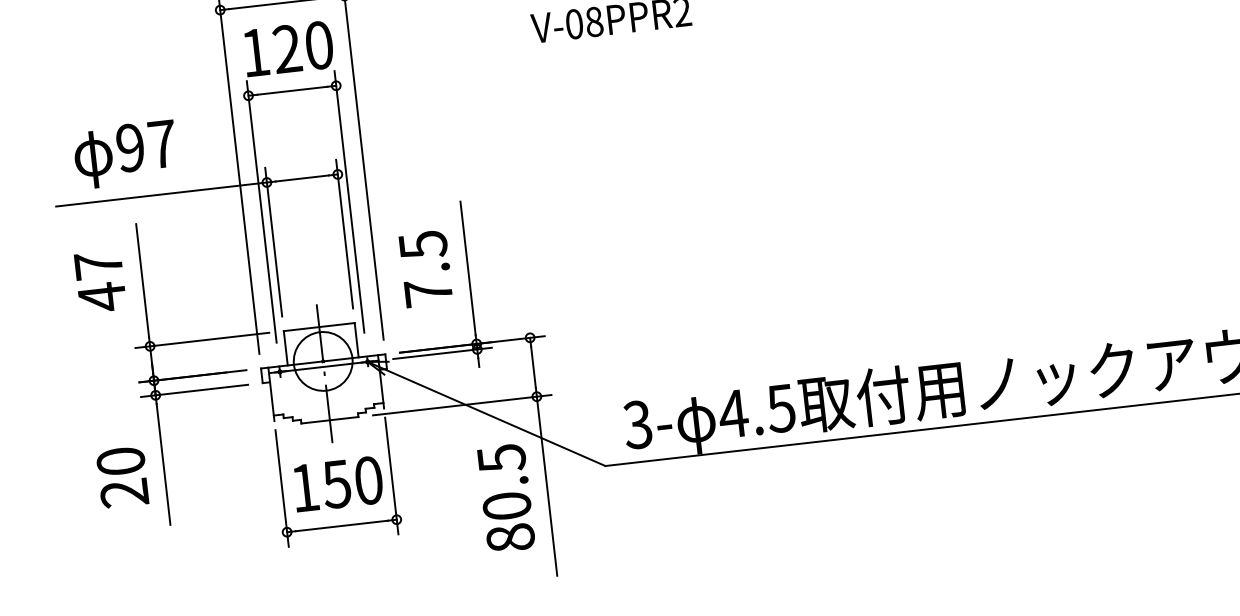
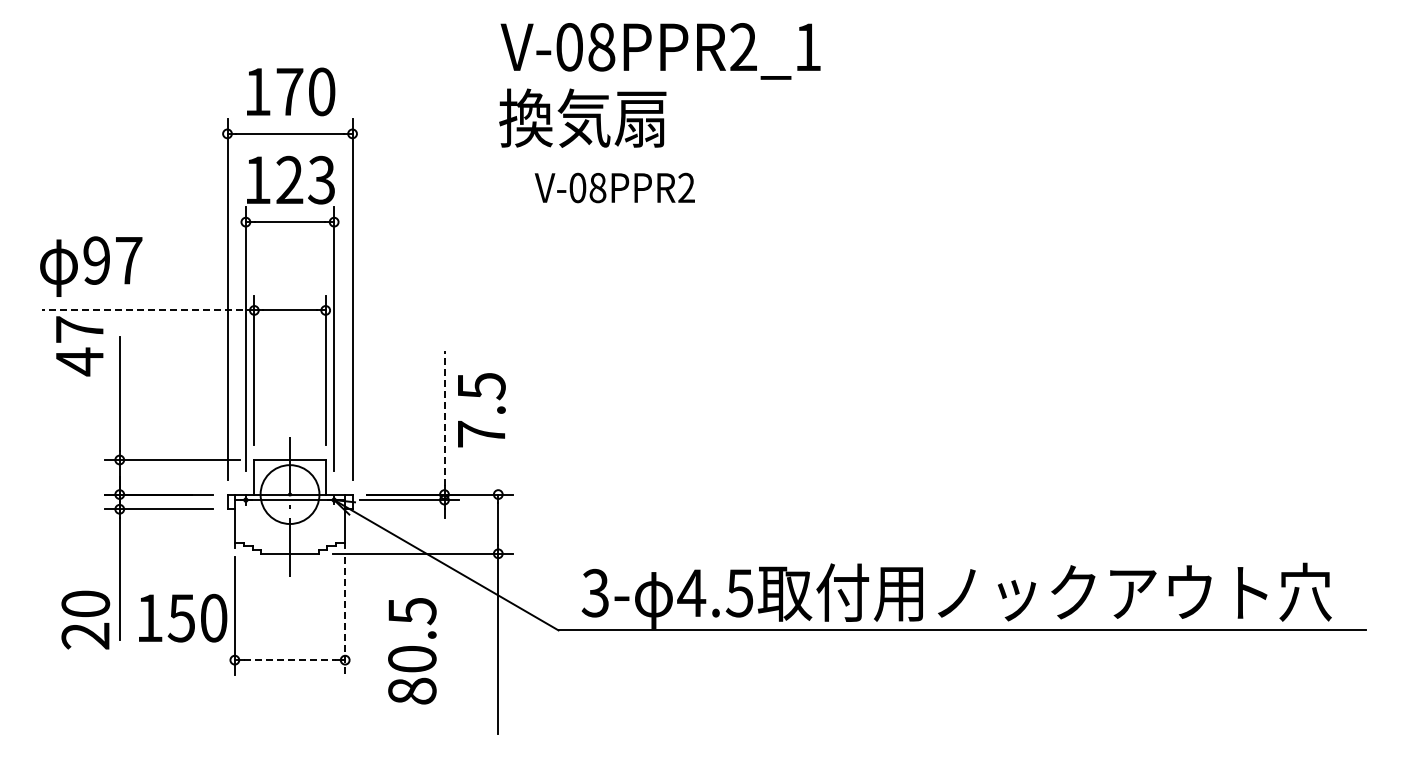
text: (318, 45) -> (321, 180), 120 -> 123
text: (125, 154) -> (91, 266), moved
line: (160, 194) -> (147, 310), solid -> dashed
line: (468, 268) -> (444, 418), solid -> dashed
text: (425, 269) -> (481, 410), moved
text: (100, 282) -> (79, 346), moved
text: (122, 476) -> (85, 619), moved
line: (392, 476) -> (345, 616), solid -> dashed
text: (338, 483) -> (183, 617), moved
text: (506, 498) -> (412, 651), moved
line: (342, 526) -> (290, 660), solid -> dashed

